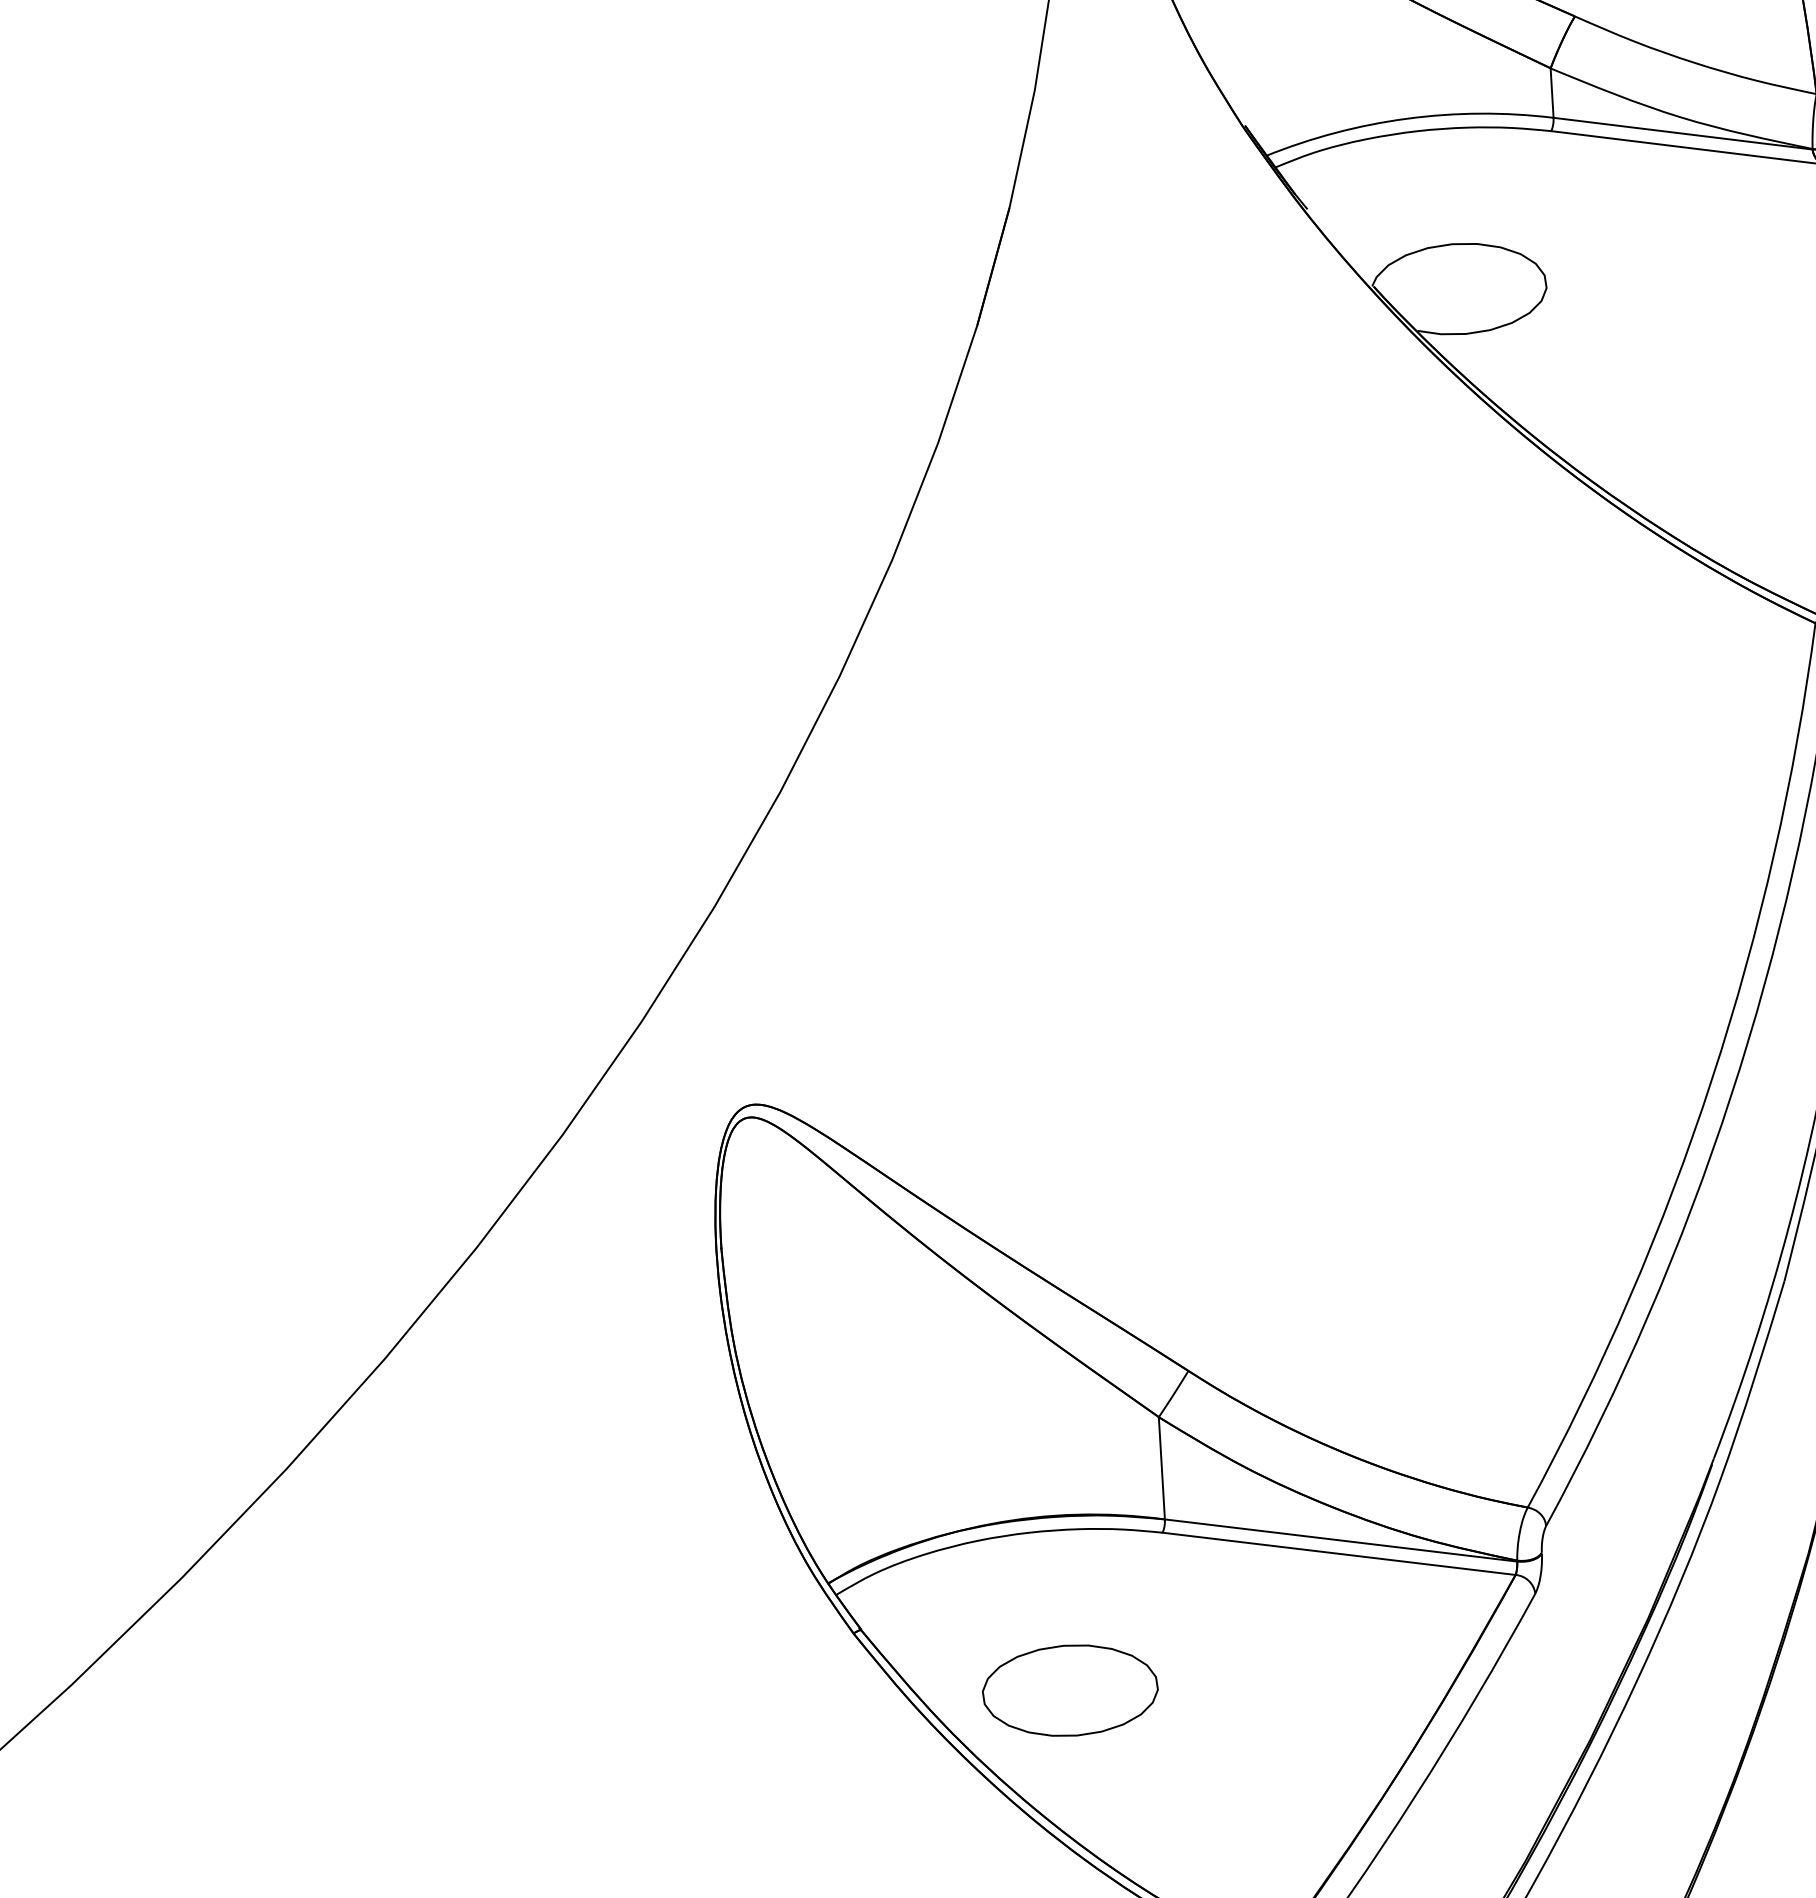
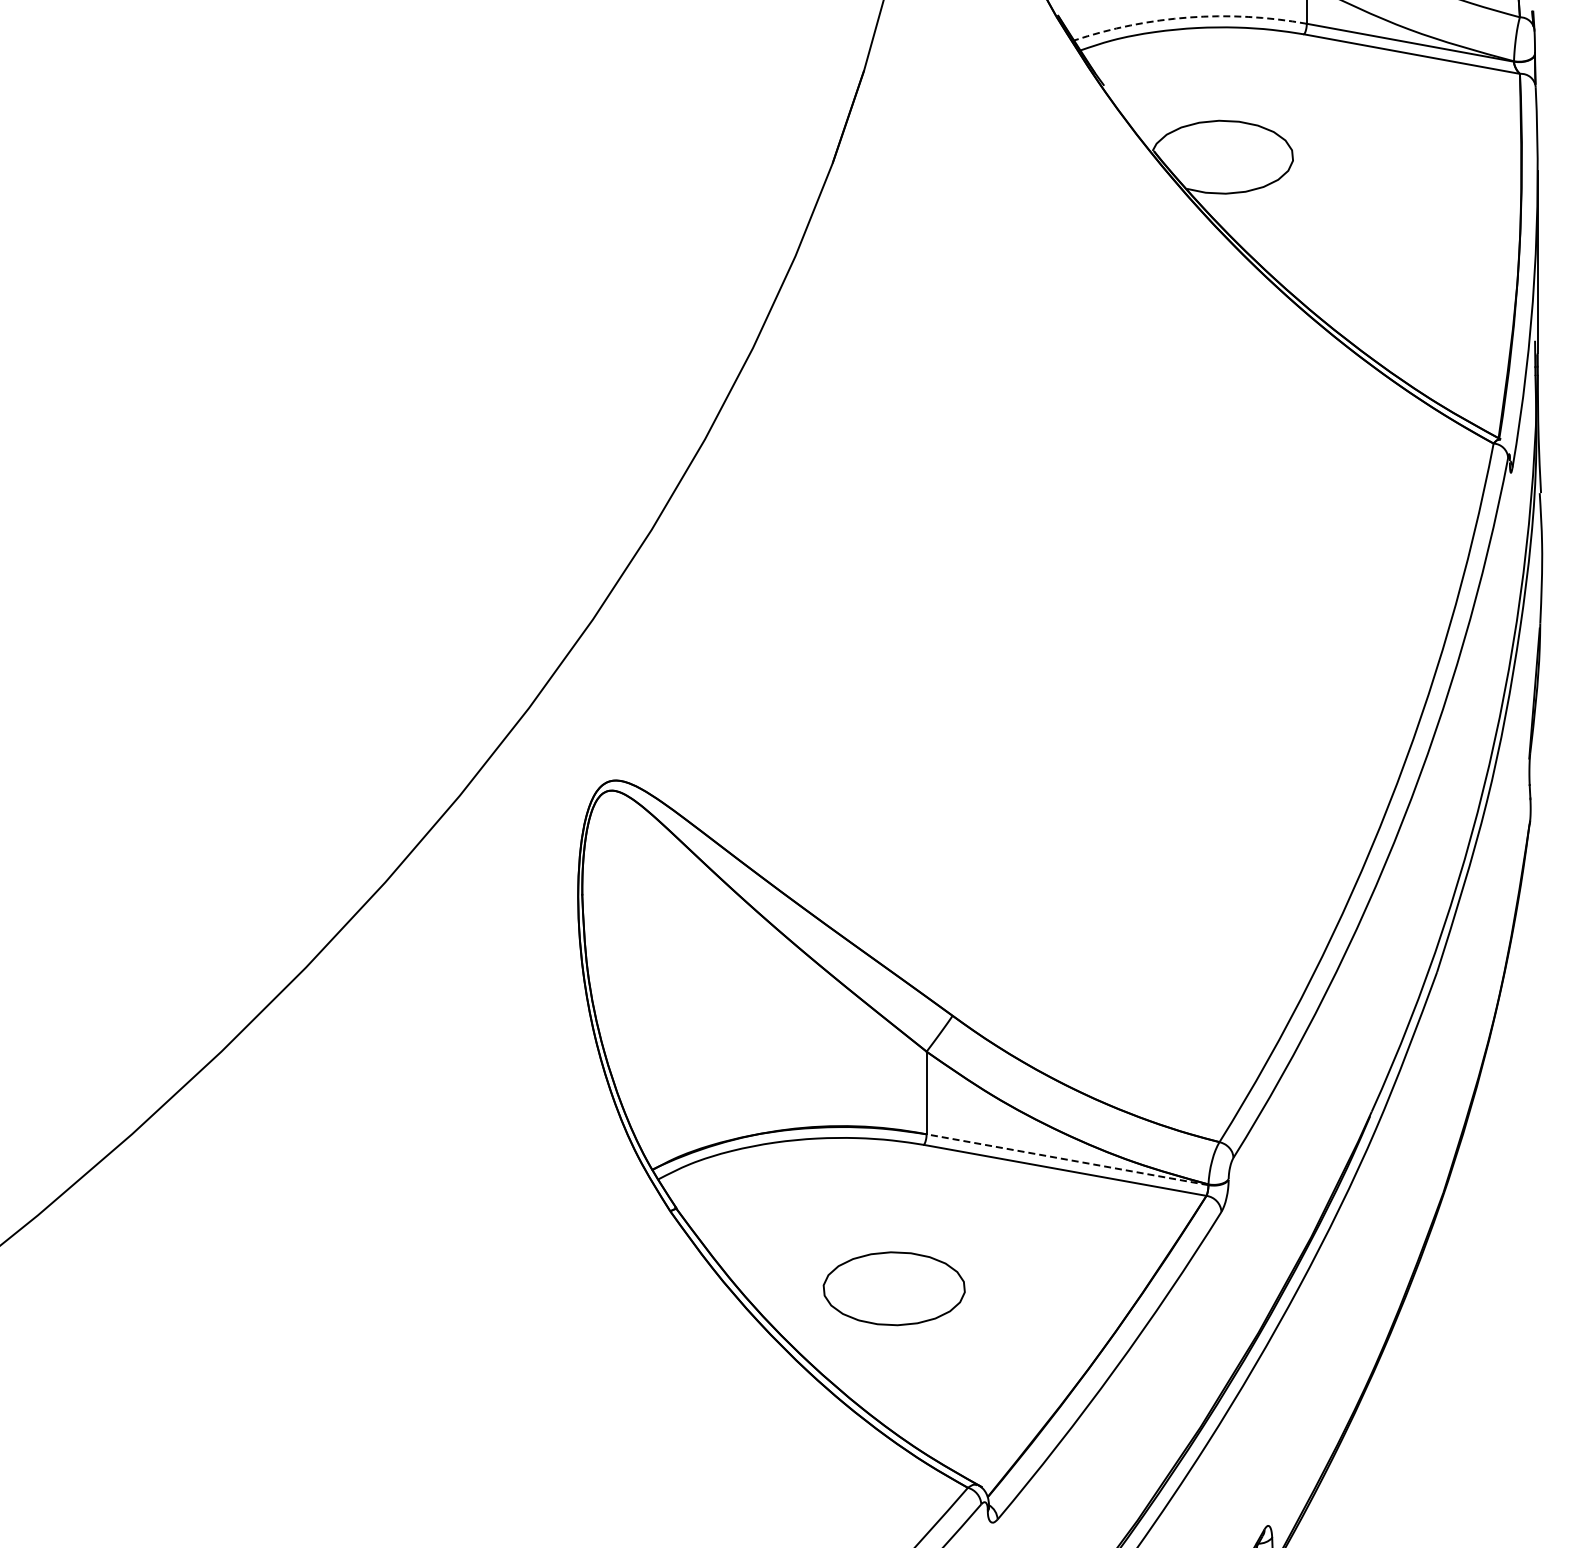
arc: (1407, 118) -> (1189, 17), solid -> dashed
line: (1341, 1540) -> (1067, 1159), solid -> dashed
part: (1069, 1690) -> (893, 1288), moved

